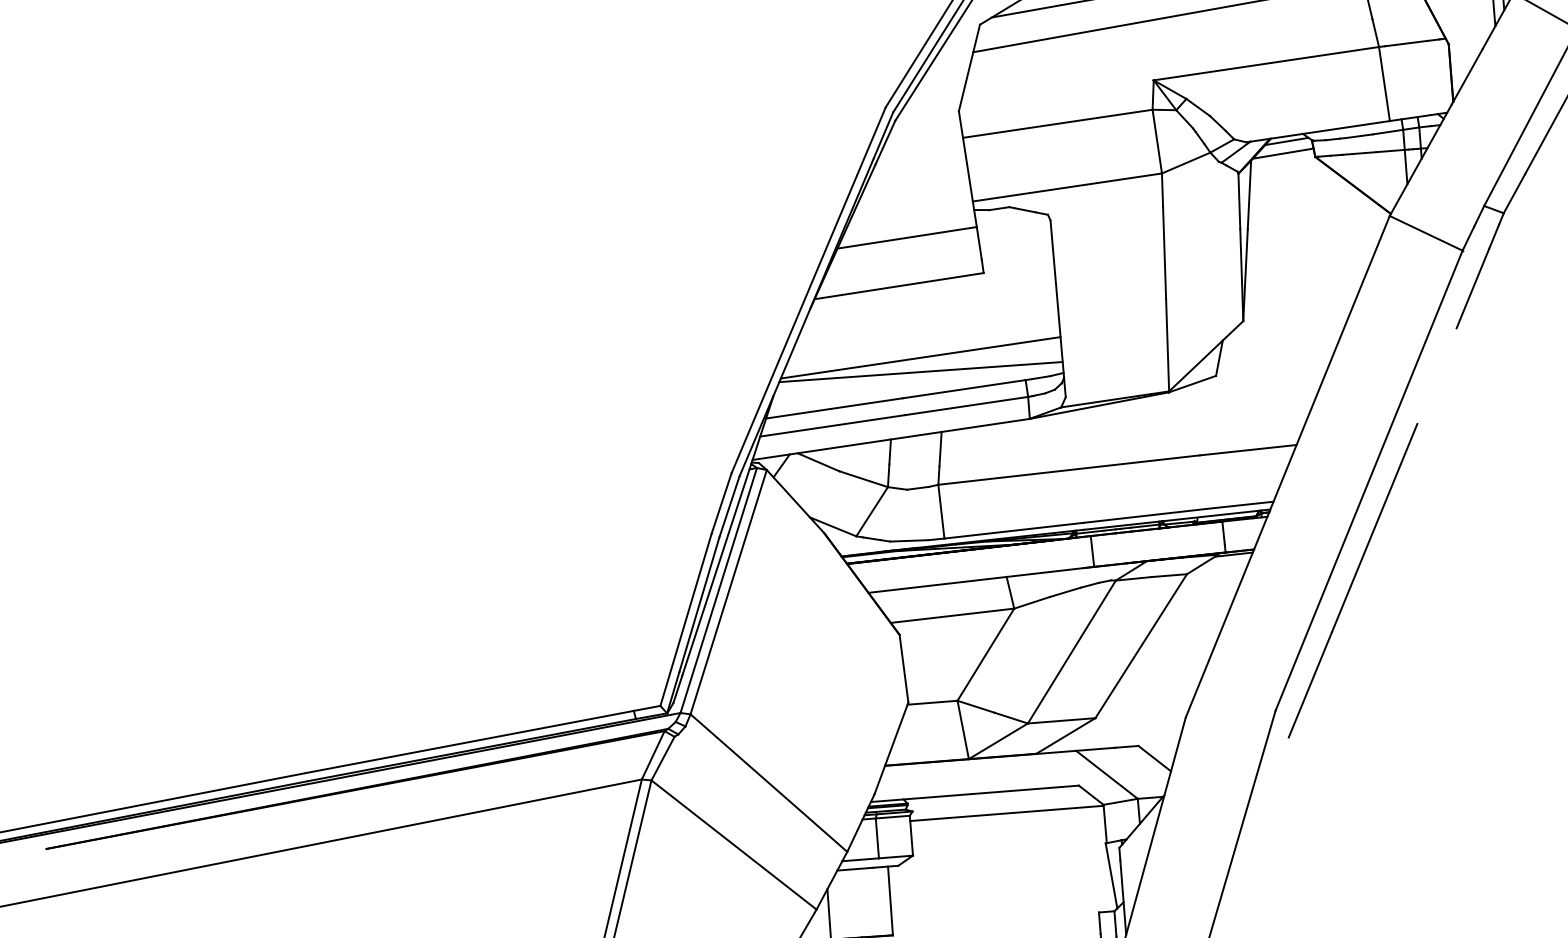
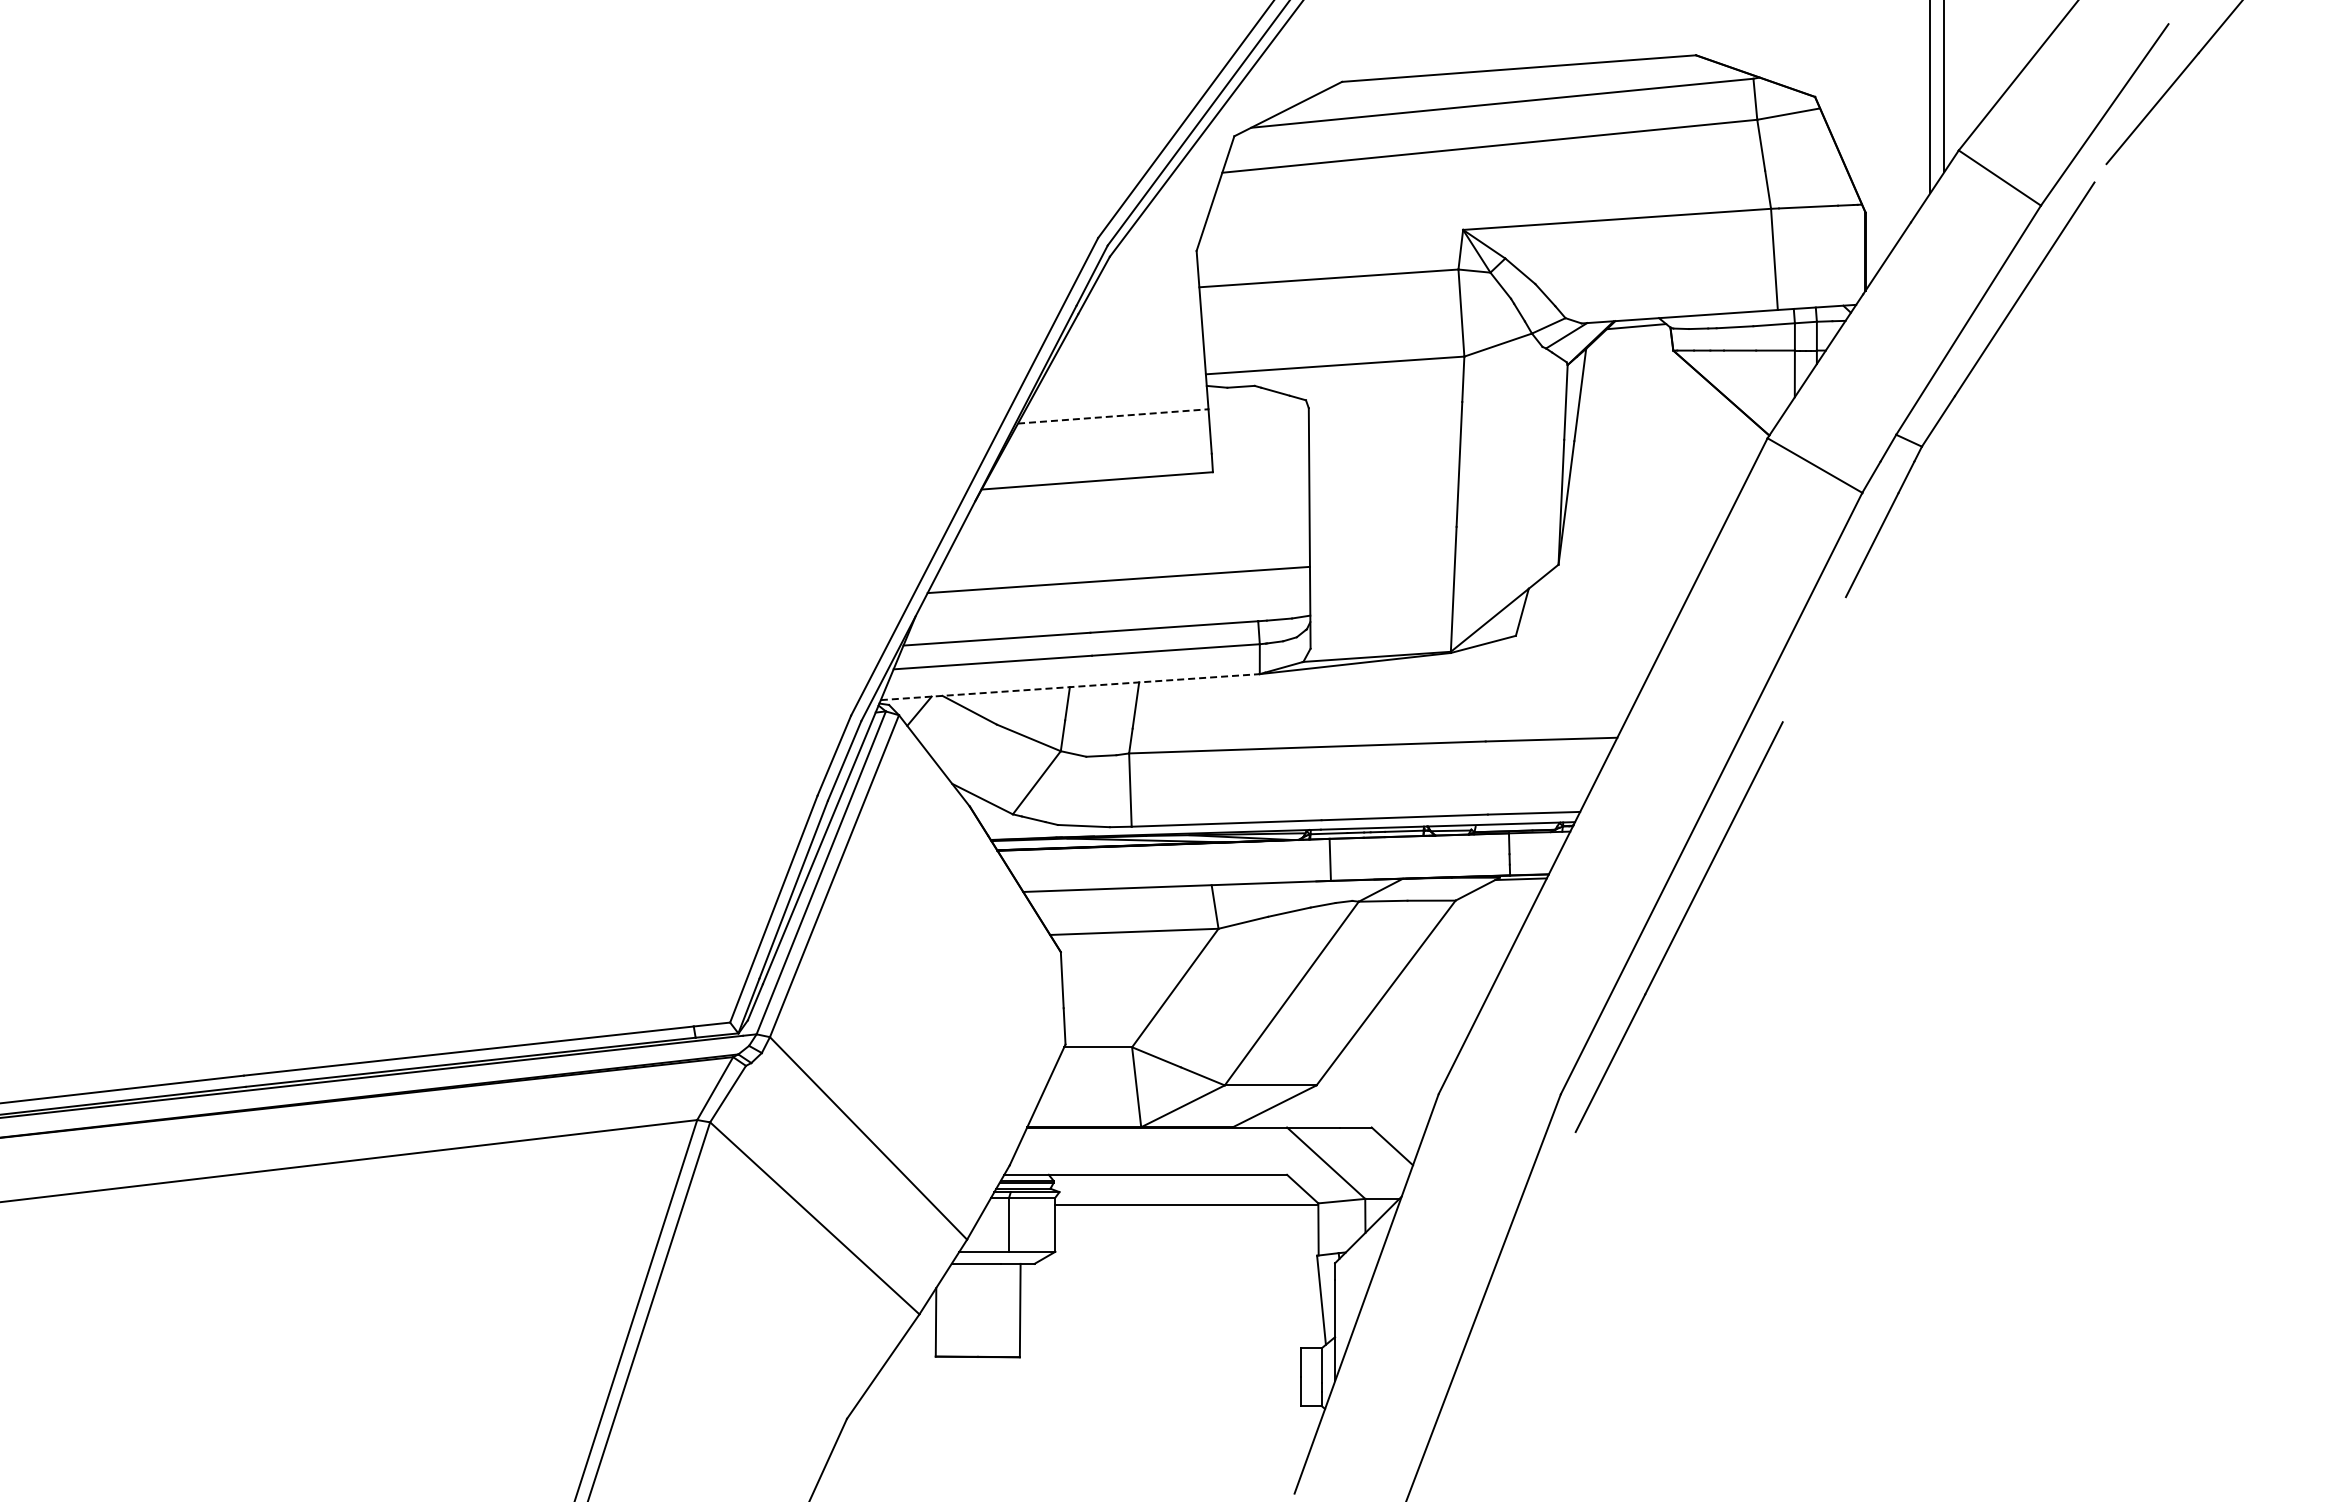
line: (1282, 153) -> (1629, 342), removed
line: (907, 237) -> (1113, 416), solid -> dashed
line: (920, 371) -> (1117, 598), removed
line: (891, 439) -> (1070, 687), solid -> dashed

